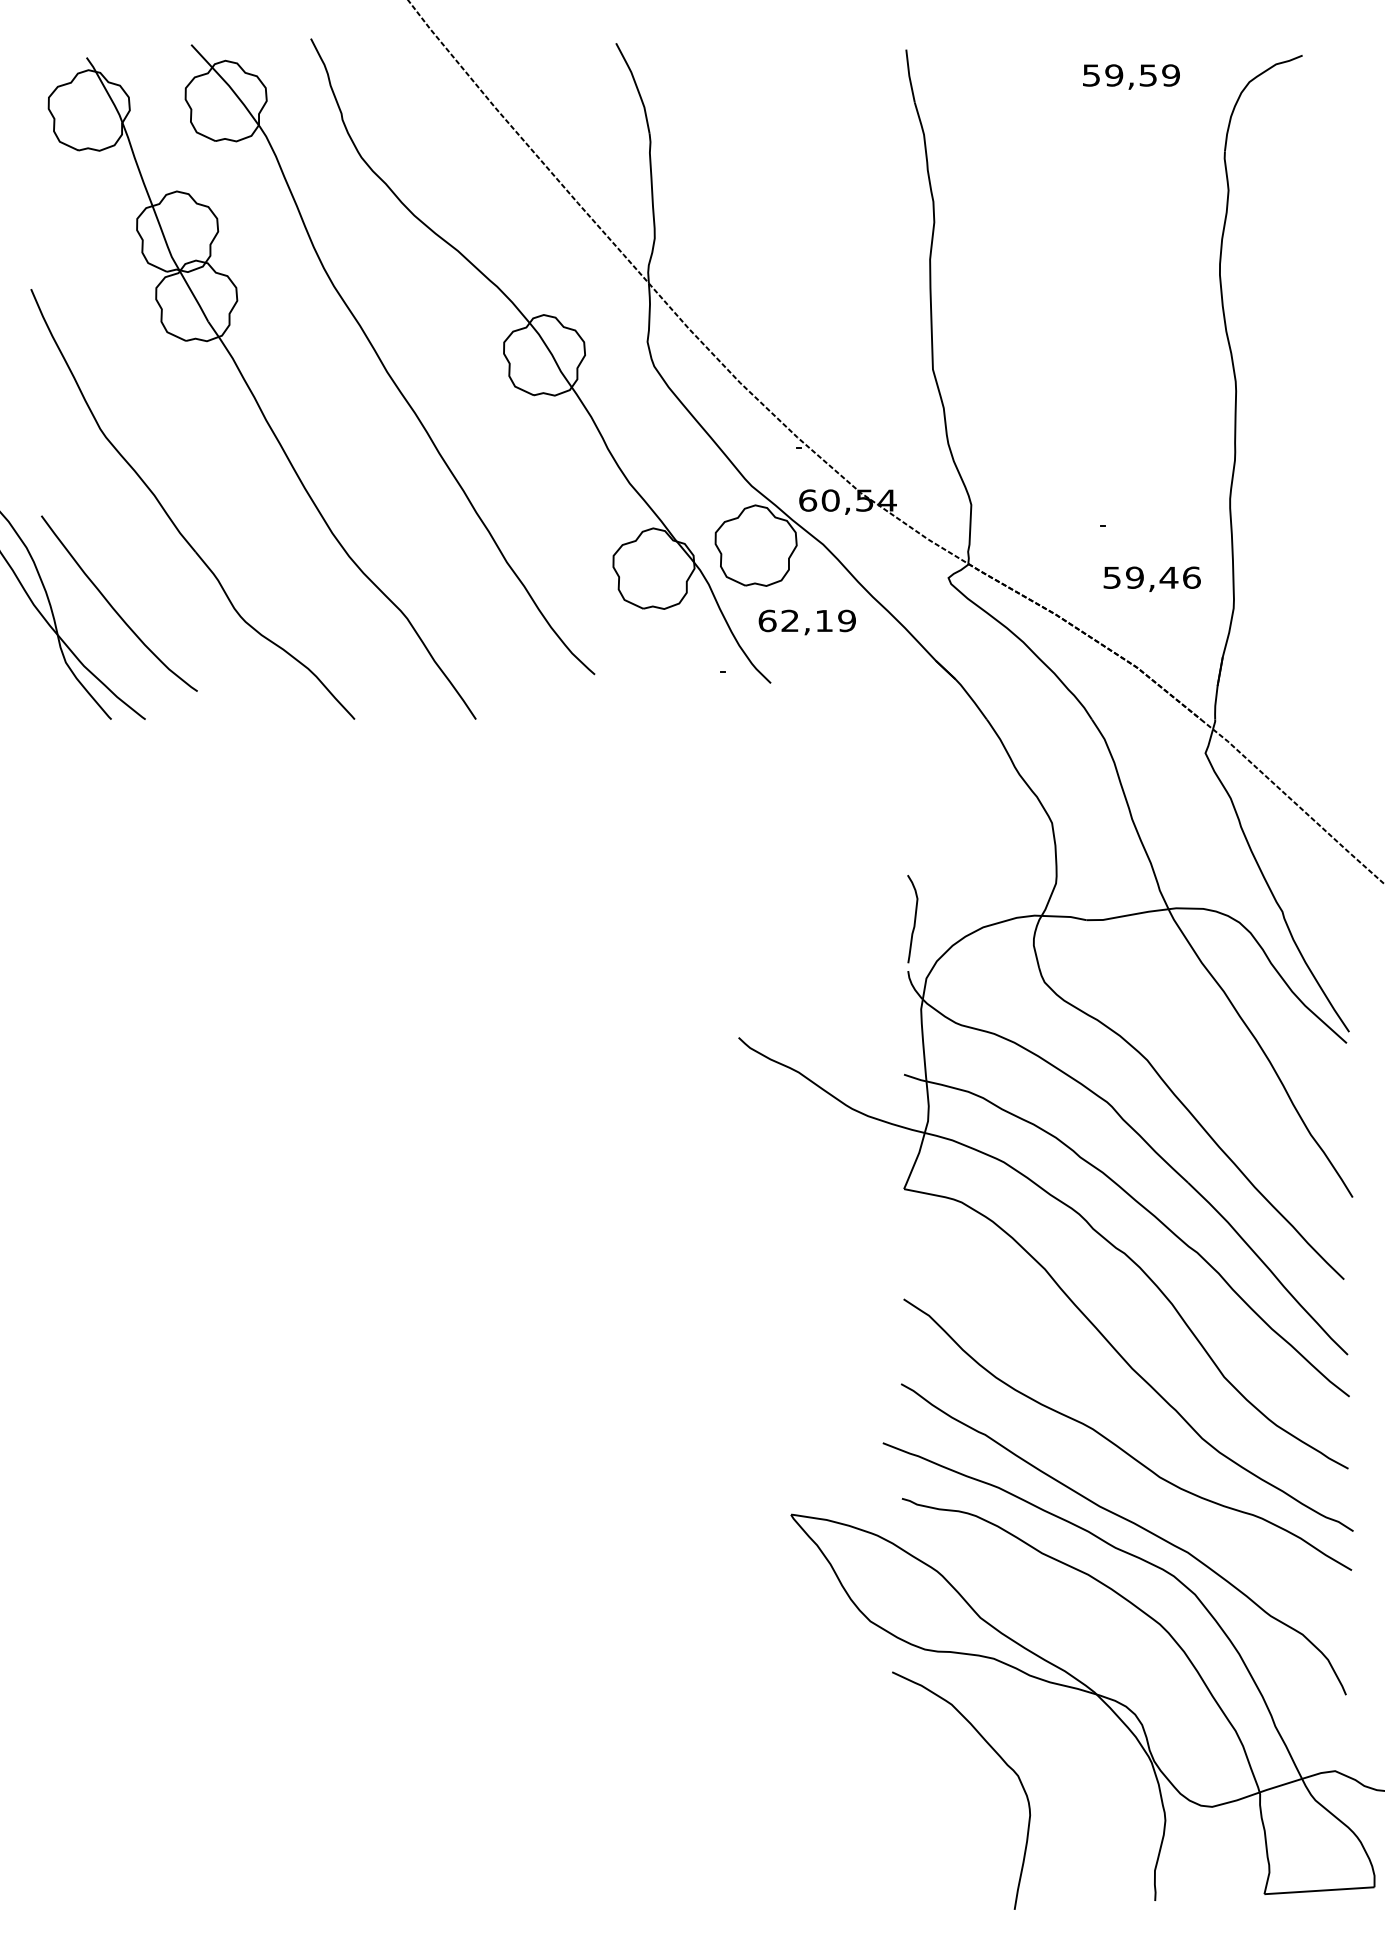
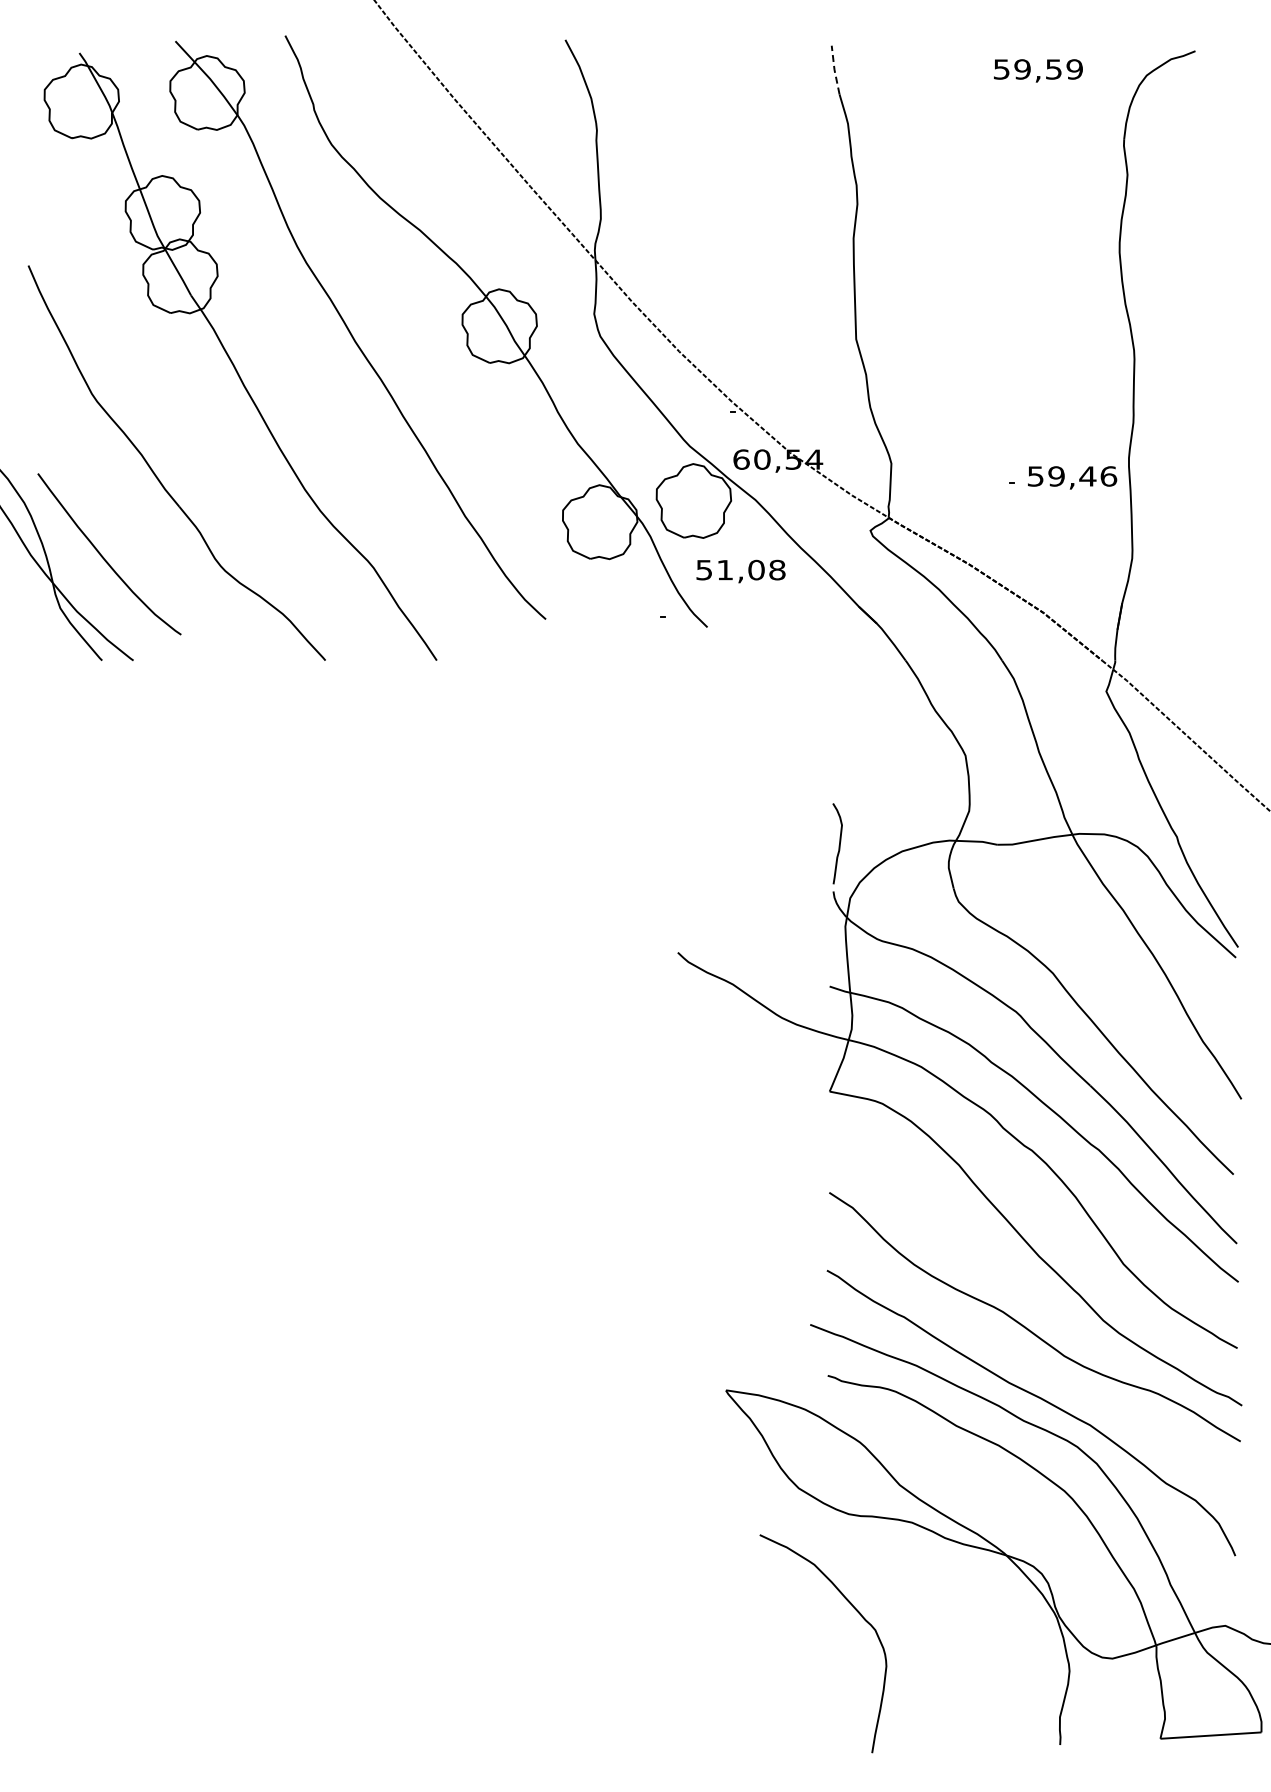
line: (909, 75) -> (834, 69), solid -> dashed
text: (1152, 578) -> (1072, 477), moved
text: (806, 620) -> (740, 569), 62,19 -> 51,08
curve: (996, 1754) -> (855, 1610), moved

